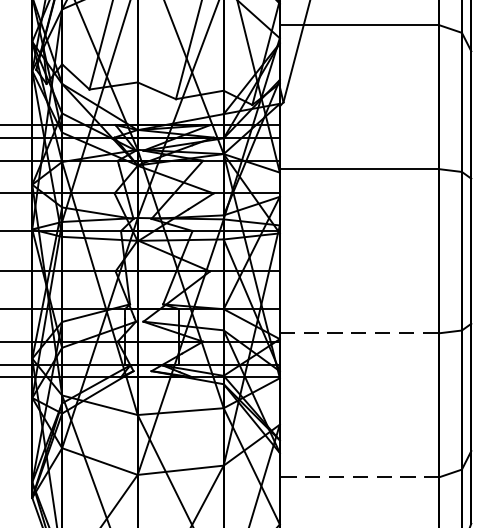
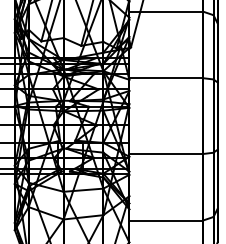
line: (360, 334) -> (166, 154), dashed -> solid
line: (360, 477) -> (166, 220), dashed -> solid

